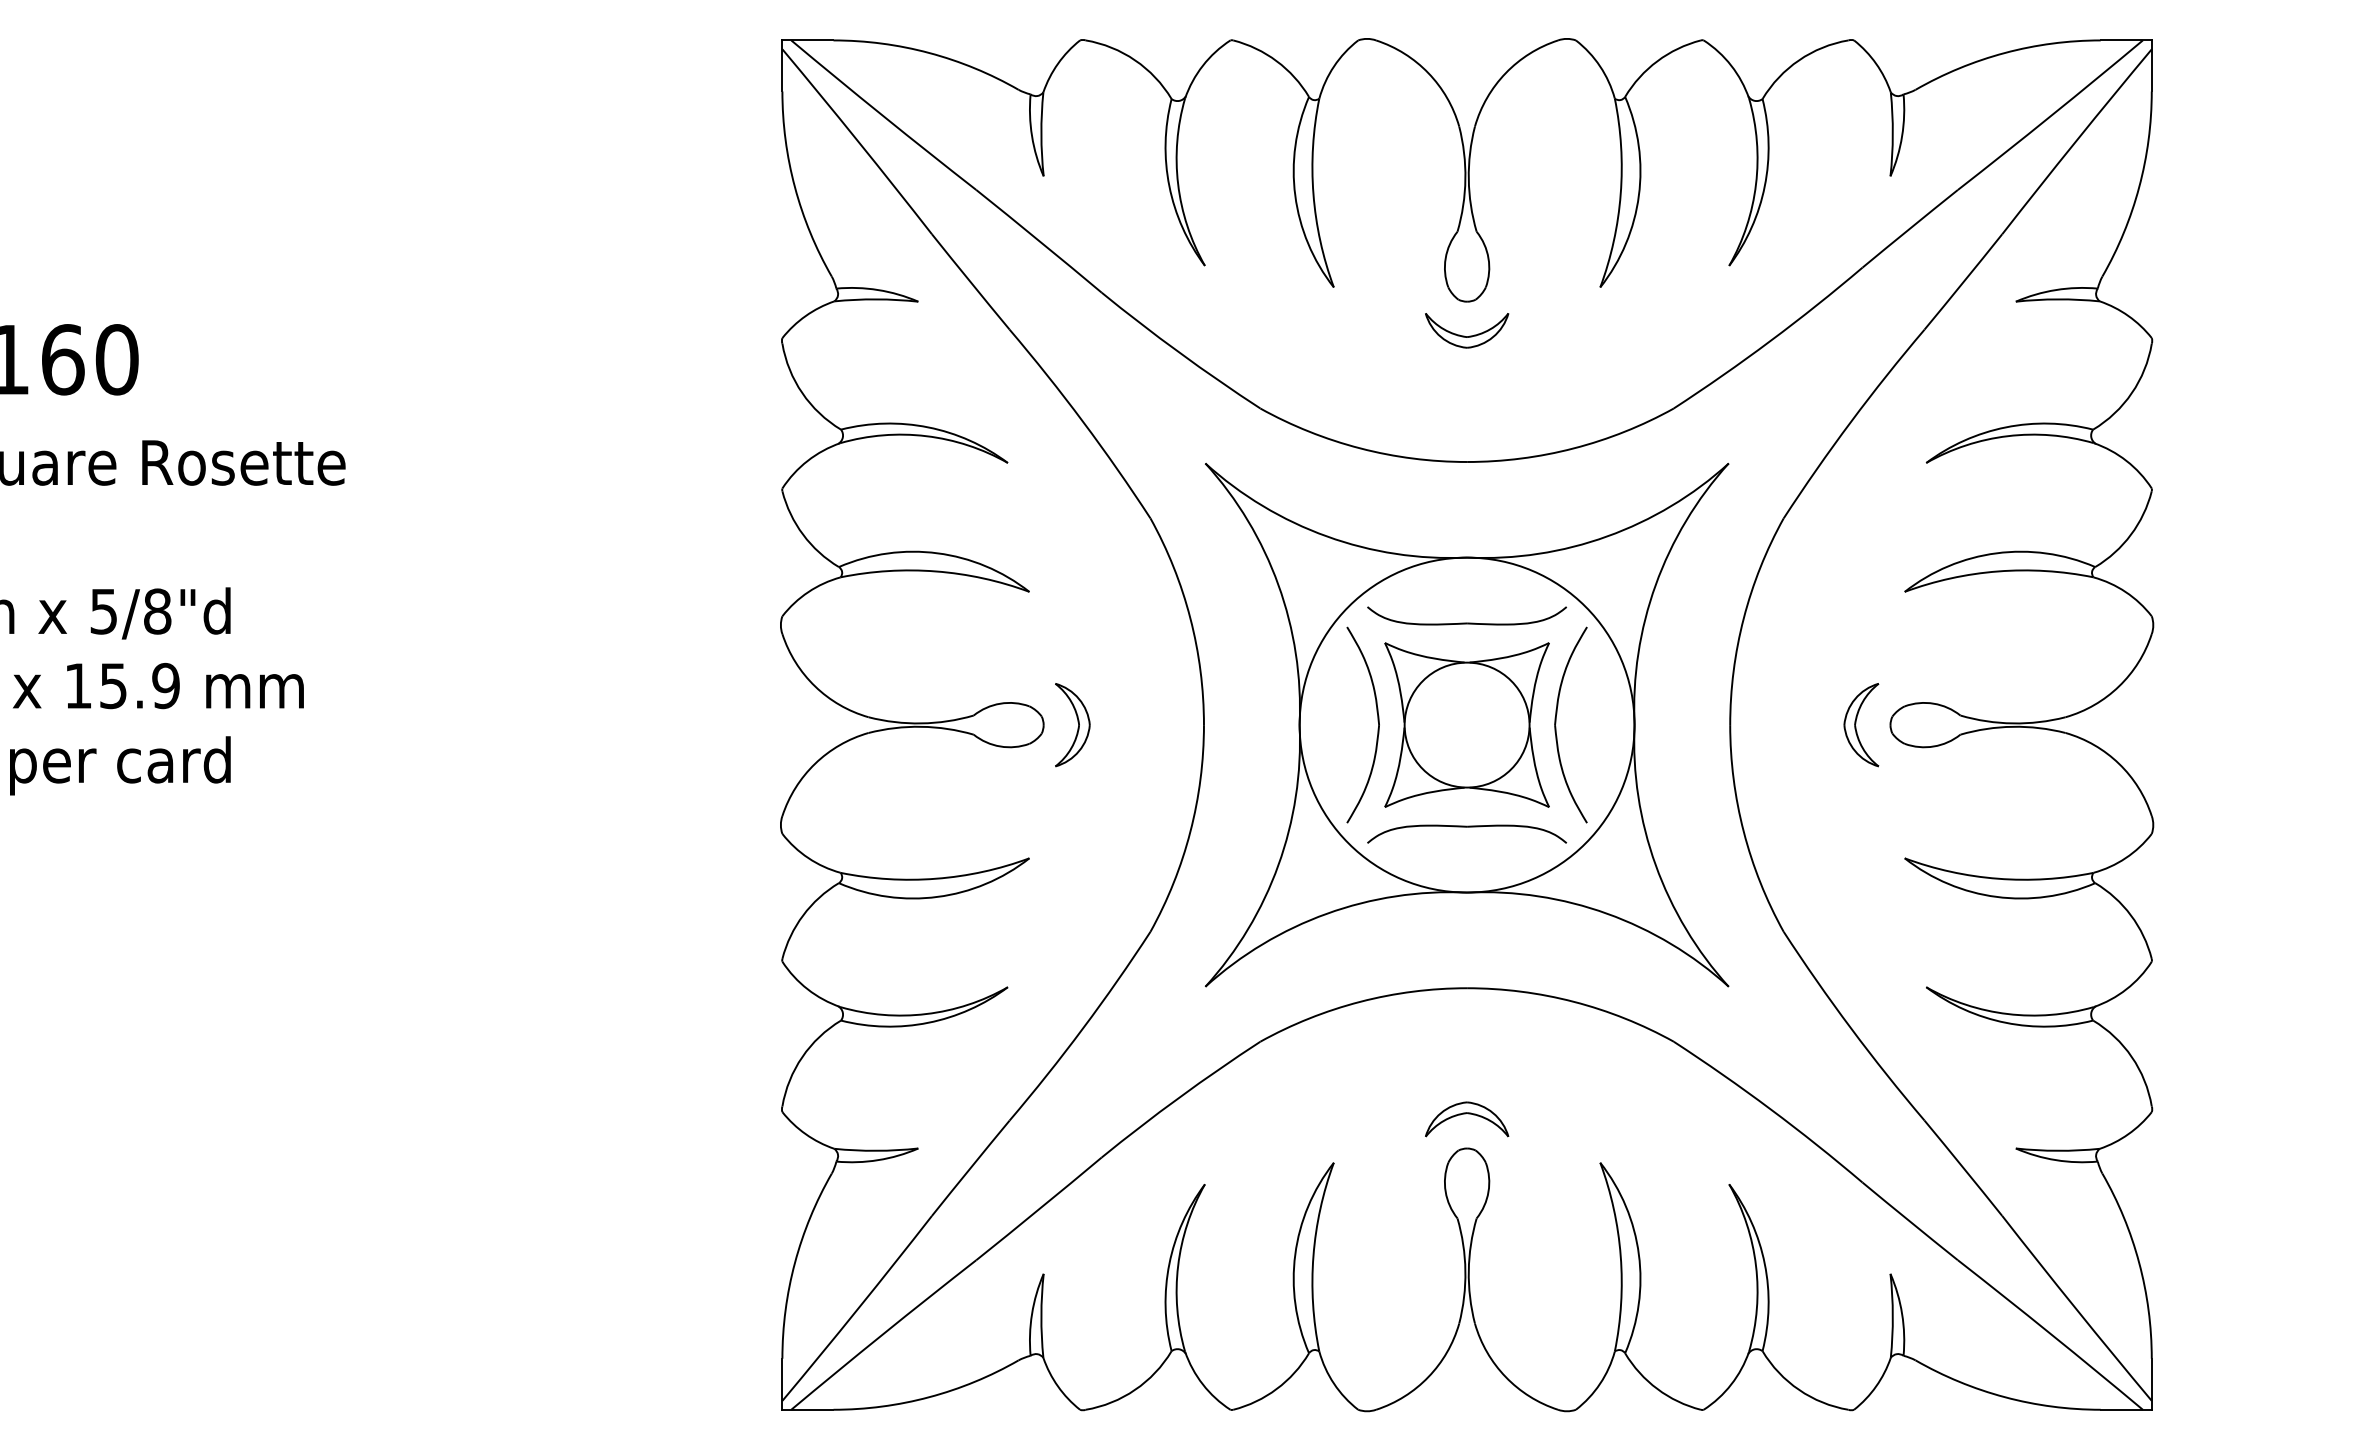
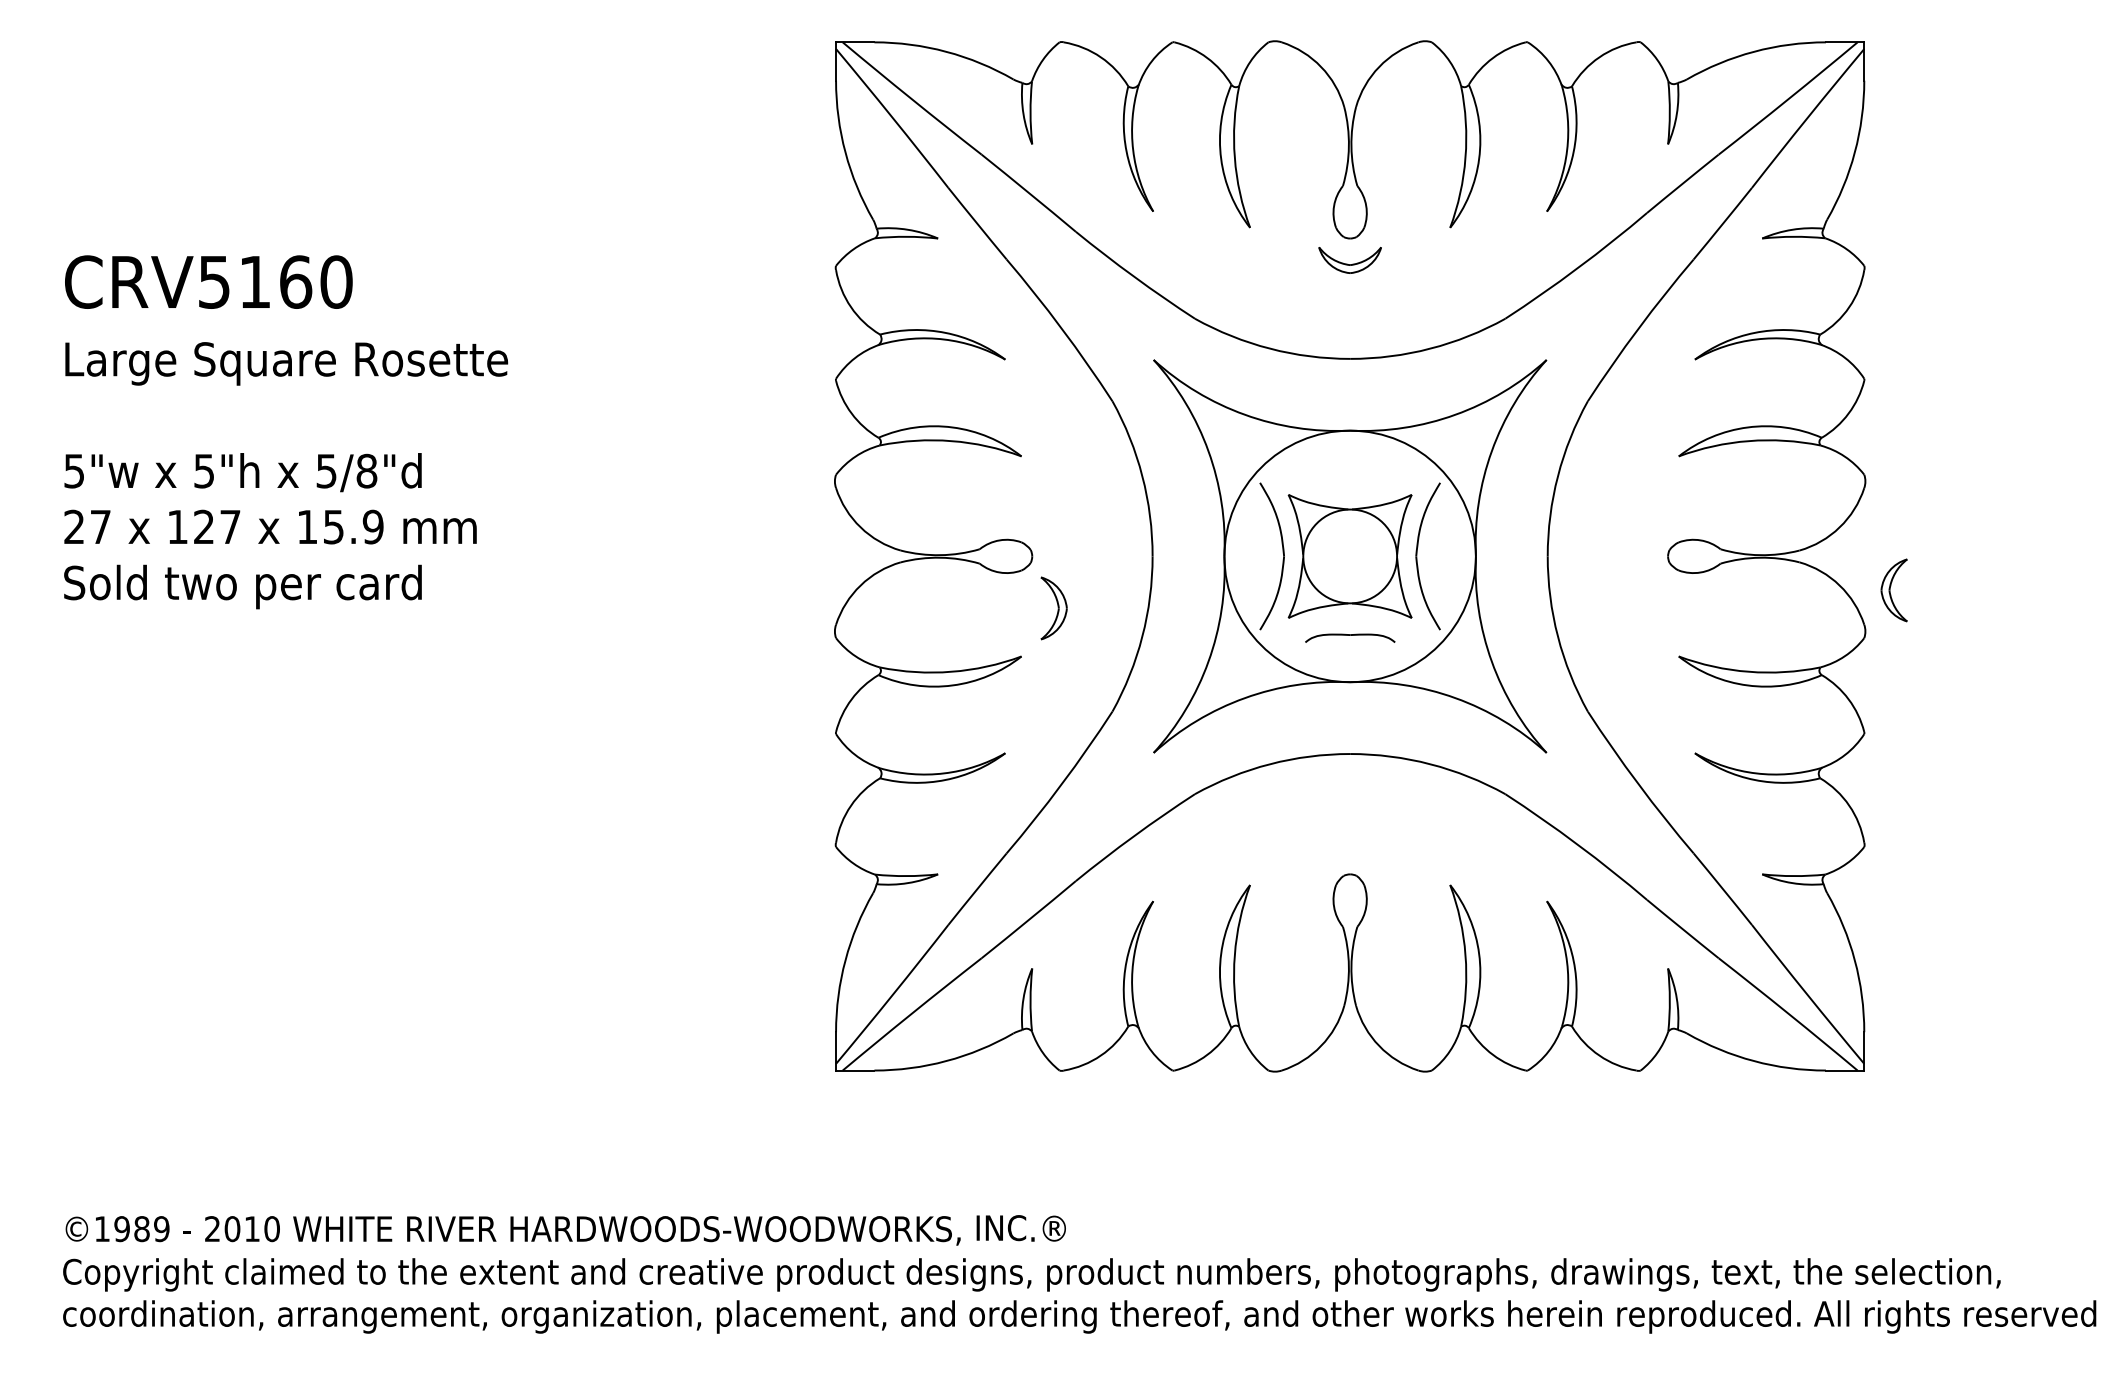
part: (1467, 615) -> (1350, 474), removed
part: (1071, 725) -> (1053, 608), moved
part: (1860, 725) -> (1893, 590), moved
part: (1467, 834) -> (1350, 638), size x0.6
part: (1466, 1118) -> (1349, 851), removed

